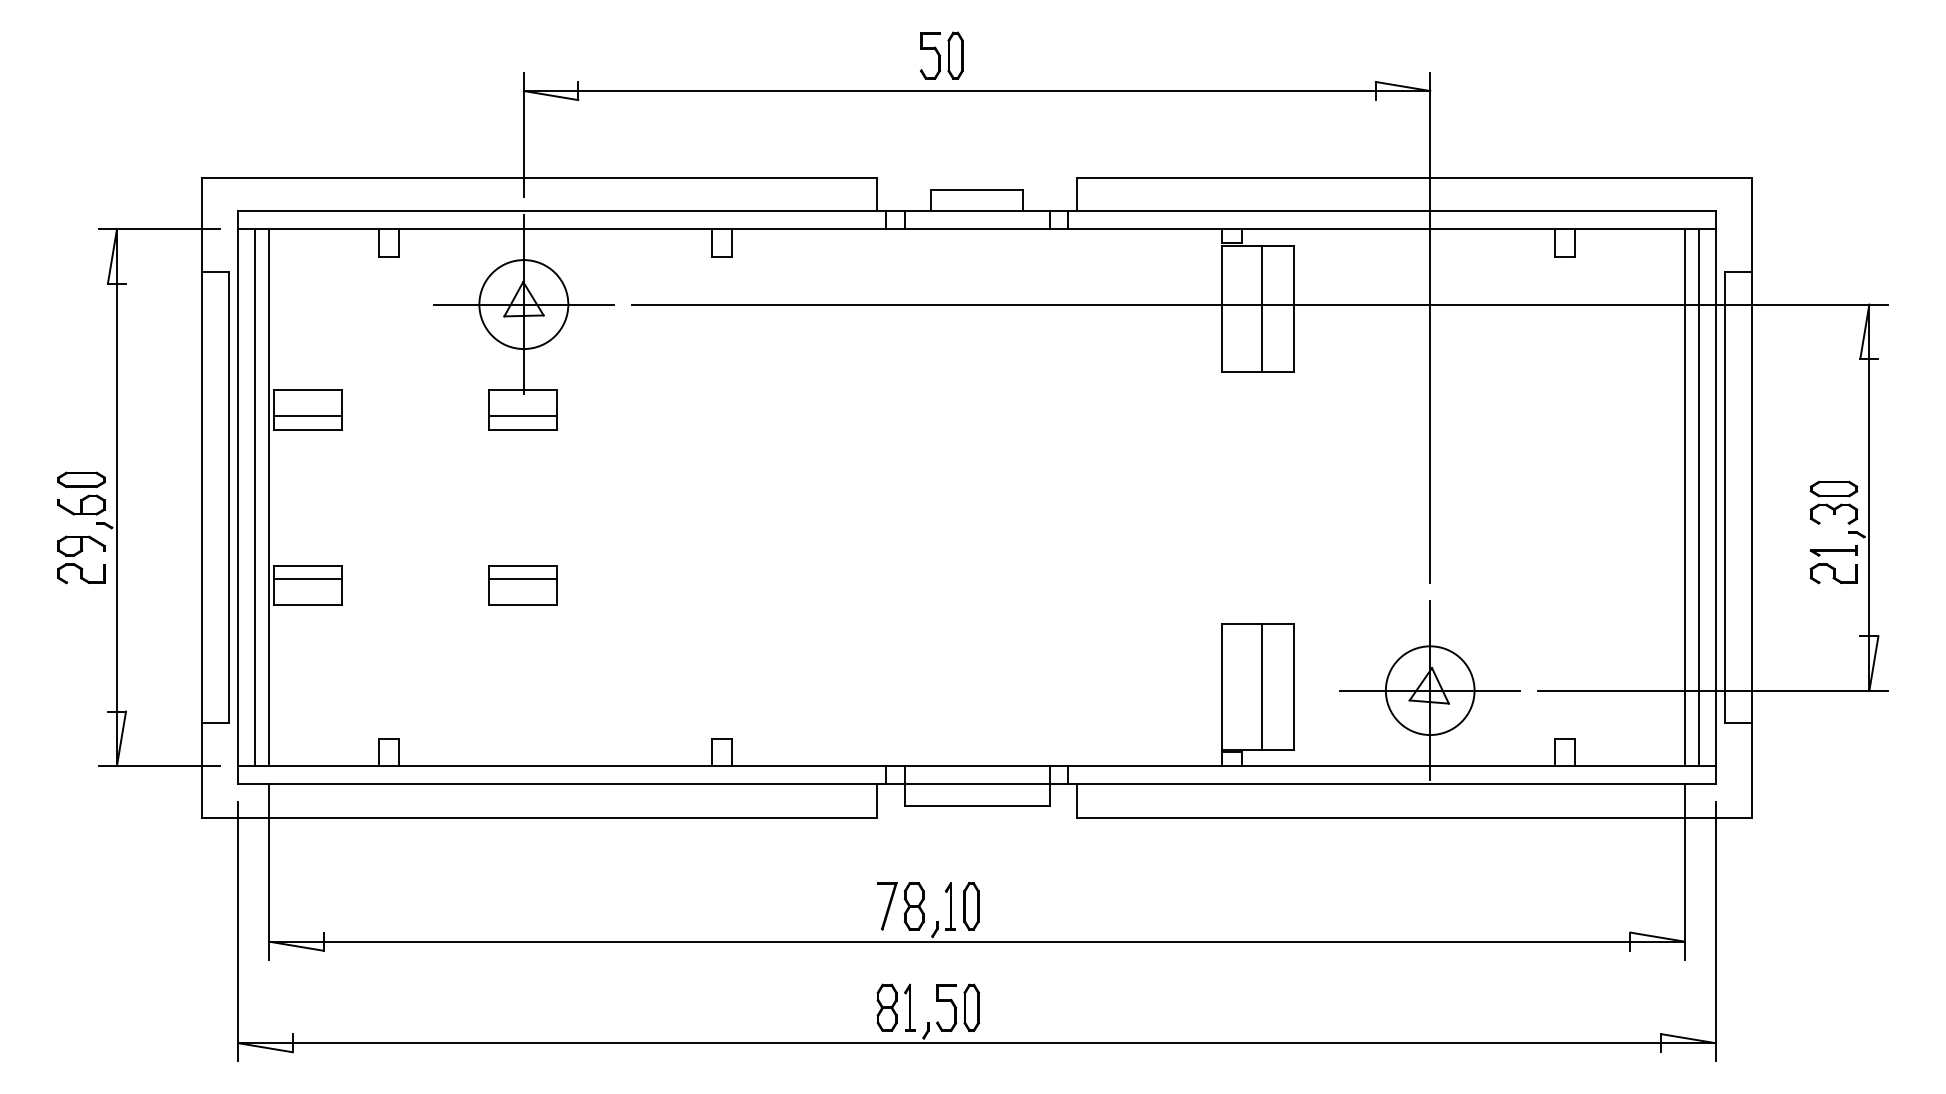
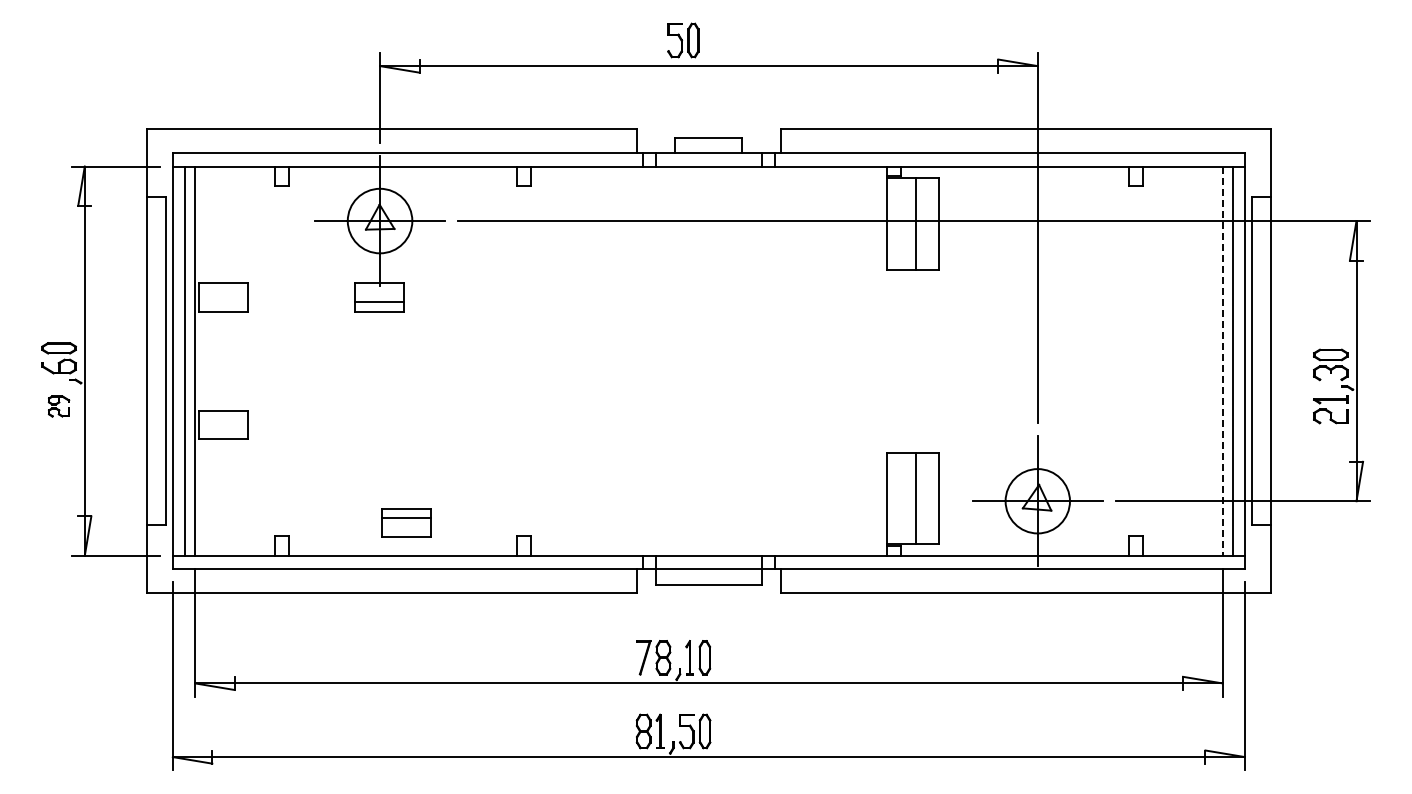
line: (306, 416) -> (222, 302), removed
line: (1684, 498) -> (1222, 361), solid -> dashed
part: (80, 560) -> (58, 406), size x0.6
line: (306, 579) -> (222, 420), removed
part: (523, 584) -> (406, 522), moved

